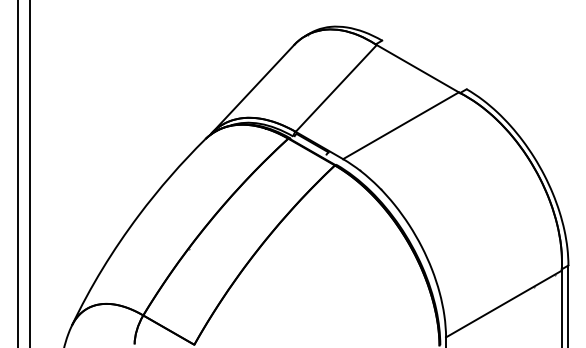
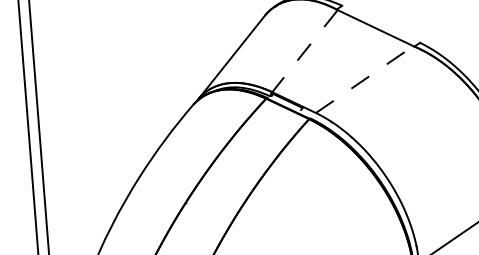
line: (335, 88) -> (304, 51), solid -> dashed
line: (401, 125) -> (365, 79), solid -> dashed

